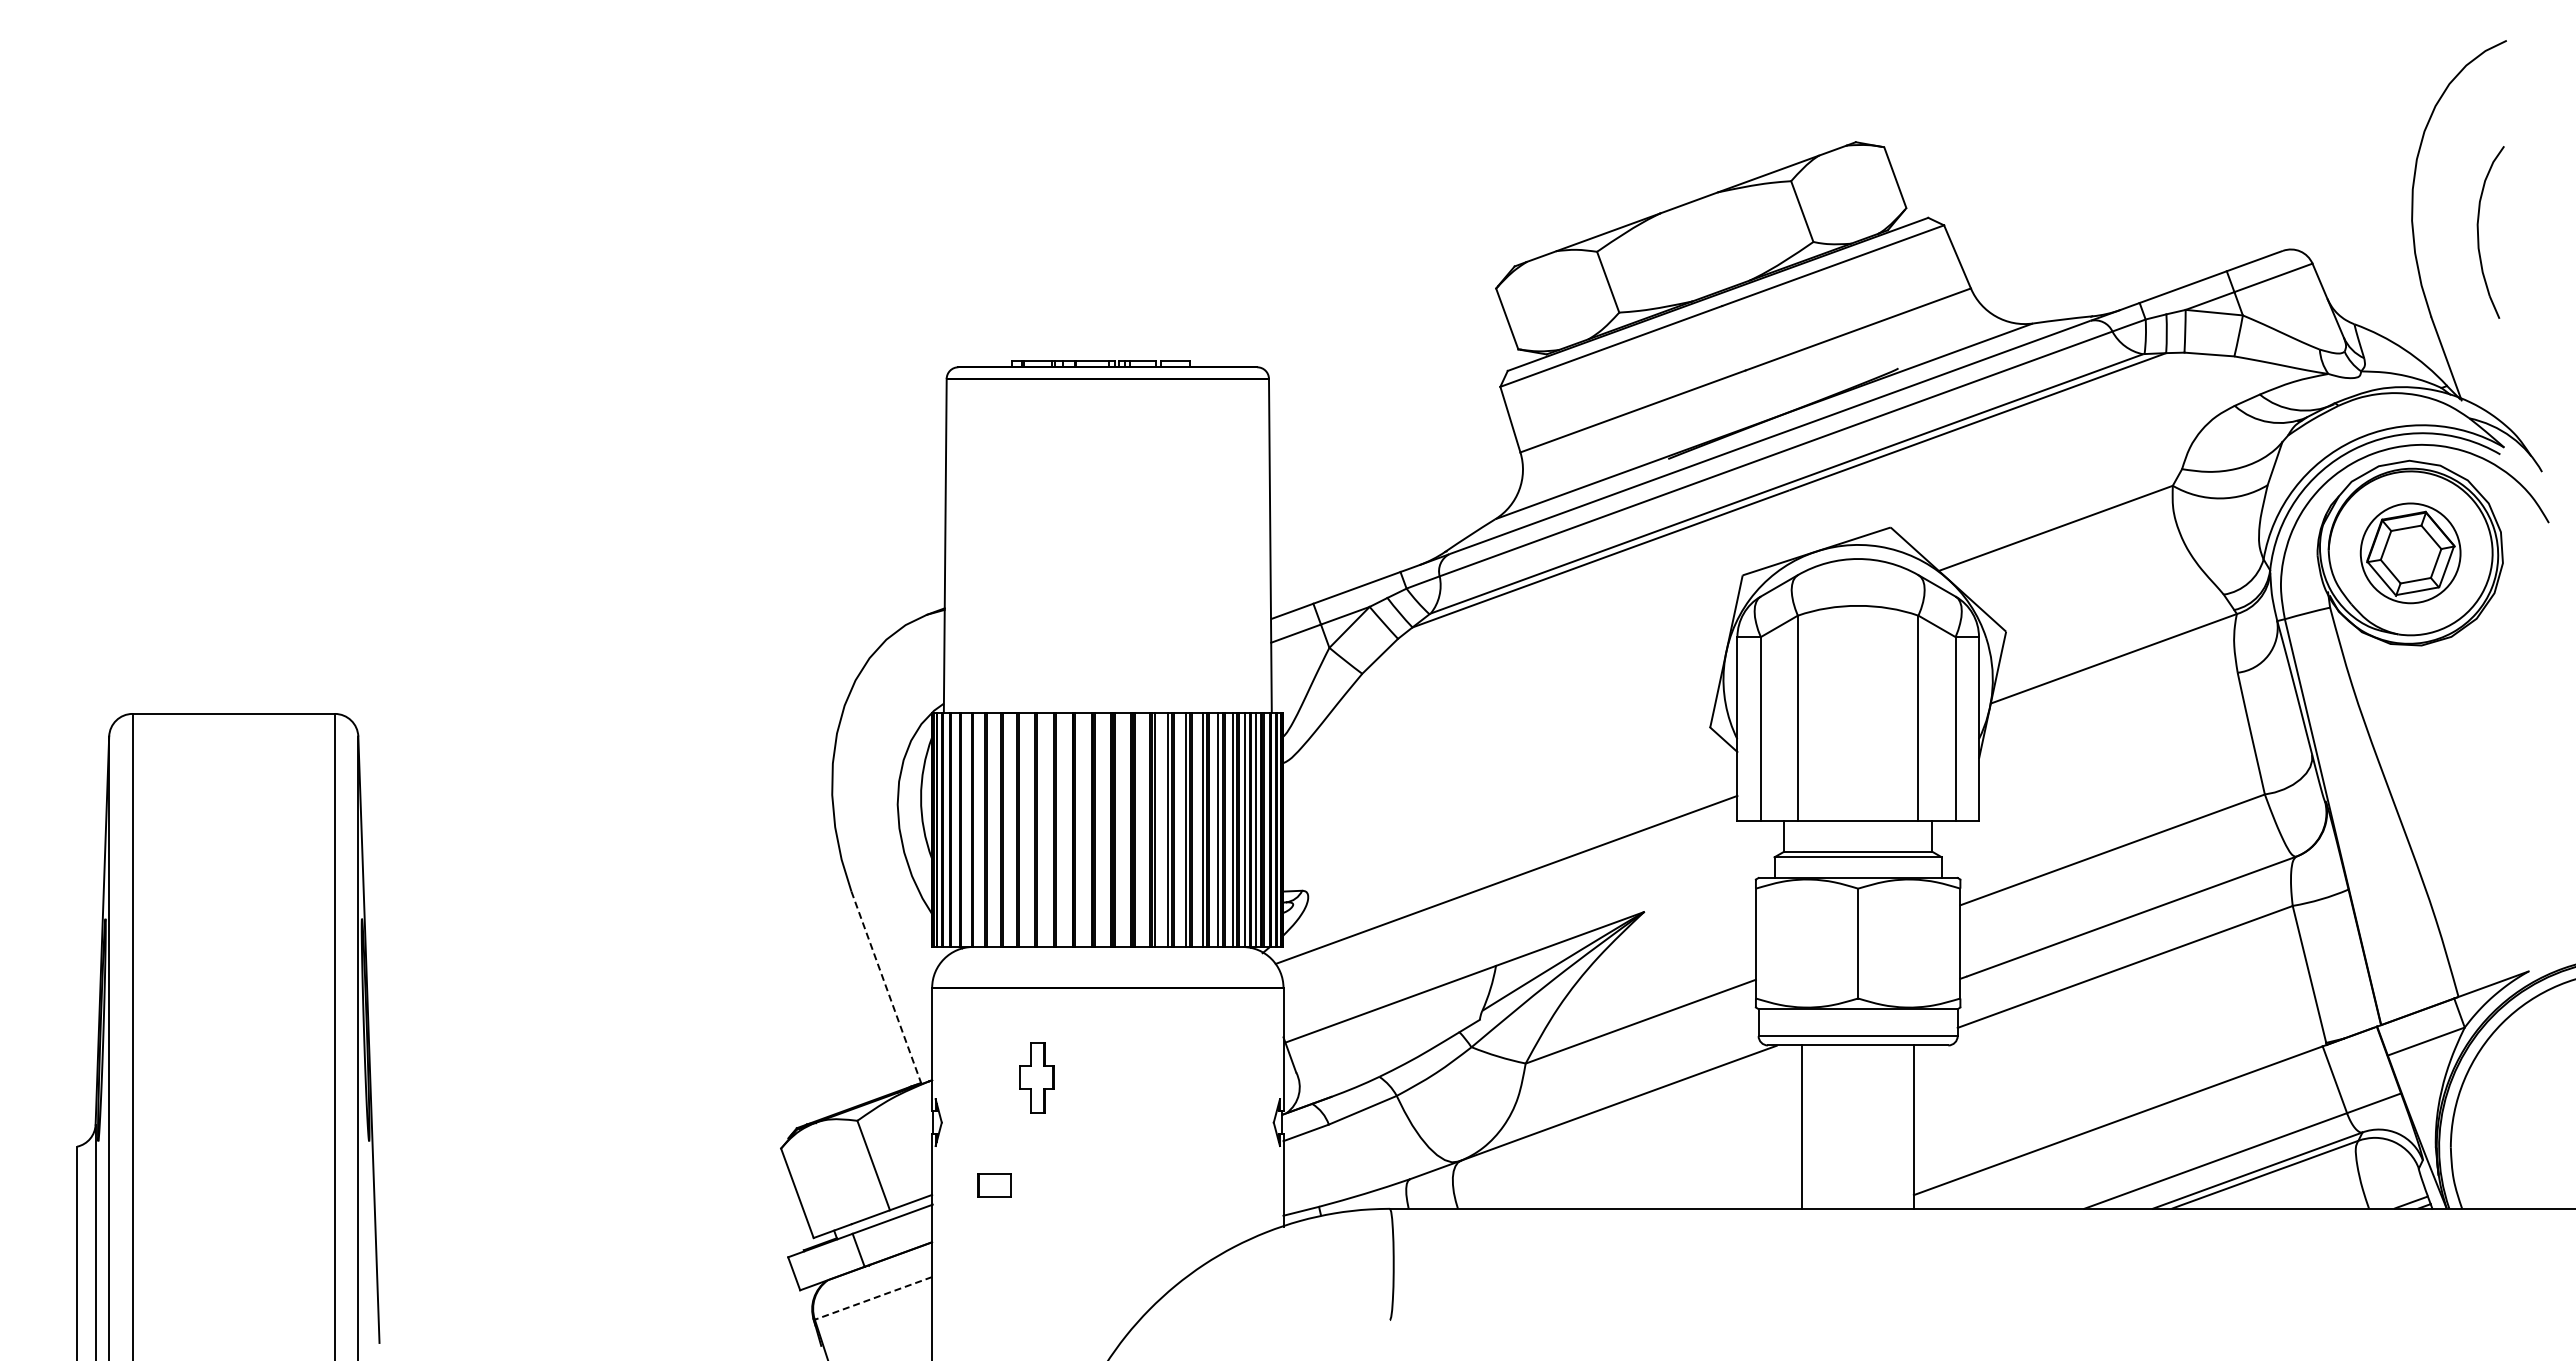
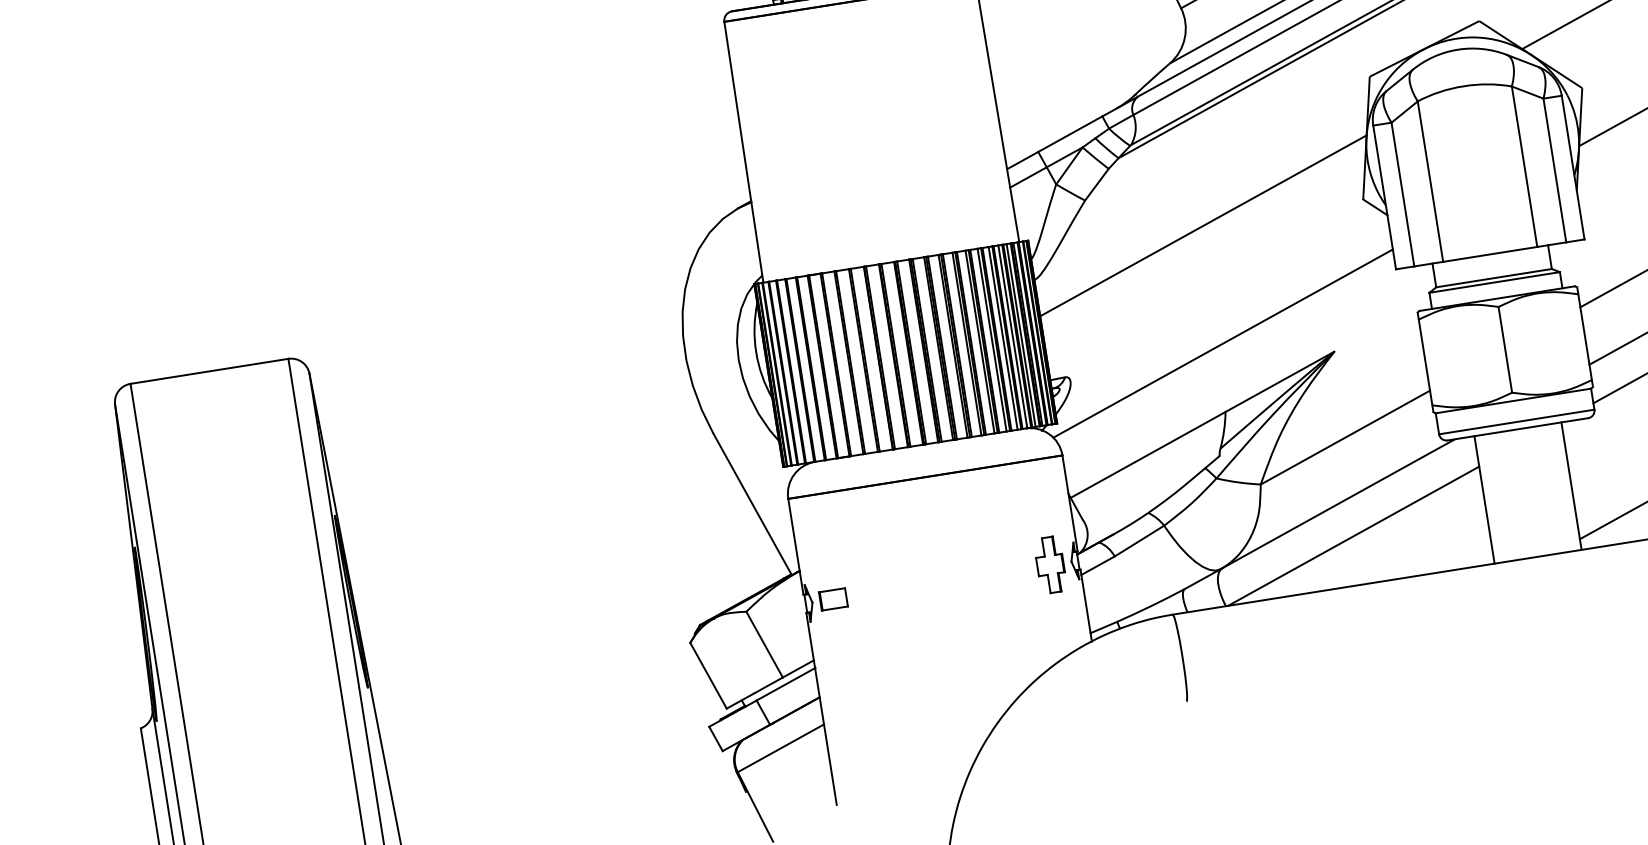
line: (1505, 728) -> (1203, 225), added
line: (886, 987) -> (752, 504), dashed -> solid
part: (1036, 1077) -> (1050, 565), moved
line: (1631, 1146) -> (1353, 536), added
part: (994, 1185) -> (833, 599), moved
line: (873, 1298) -> (780, 748), dashed -> solid

